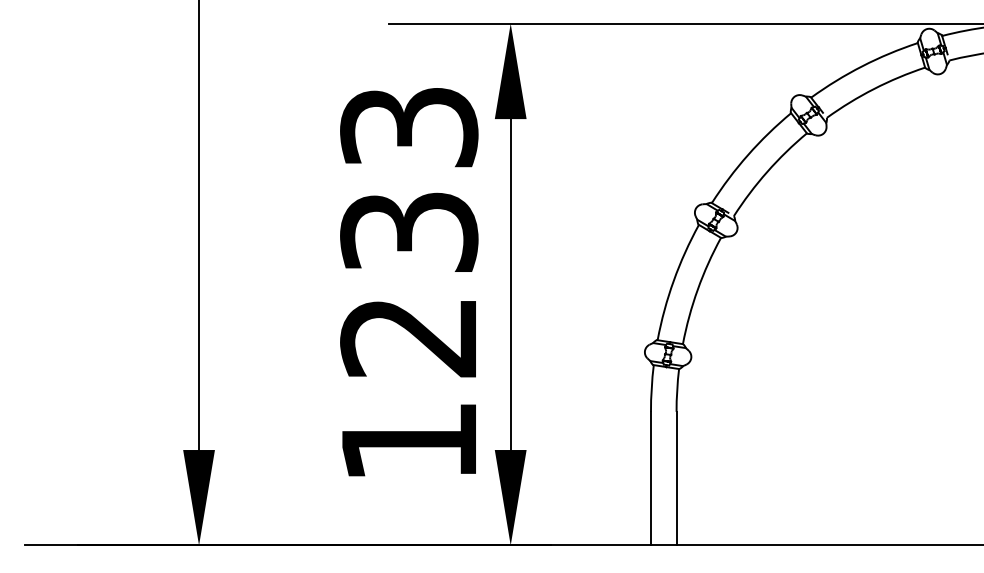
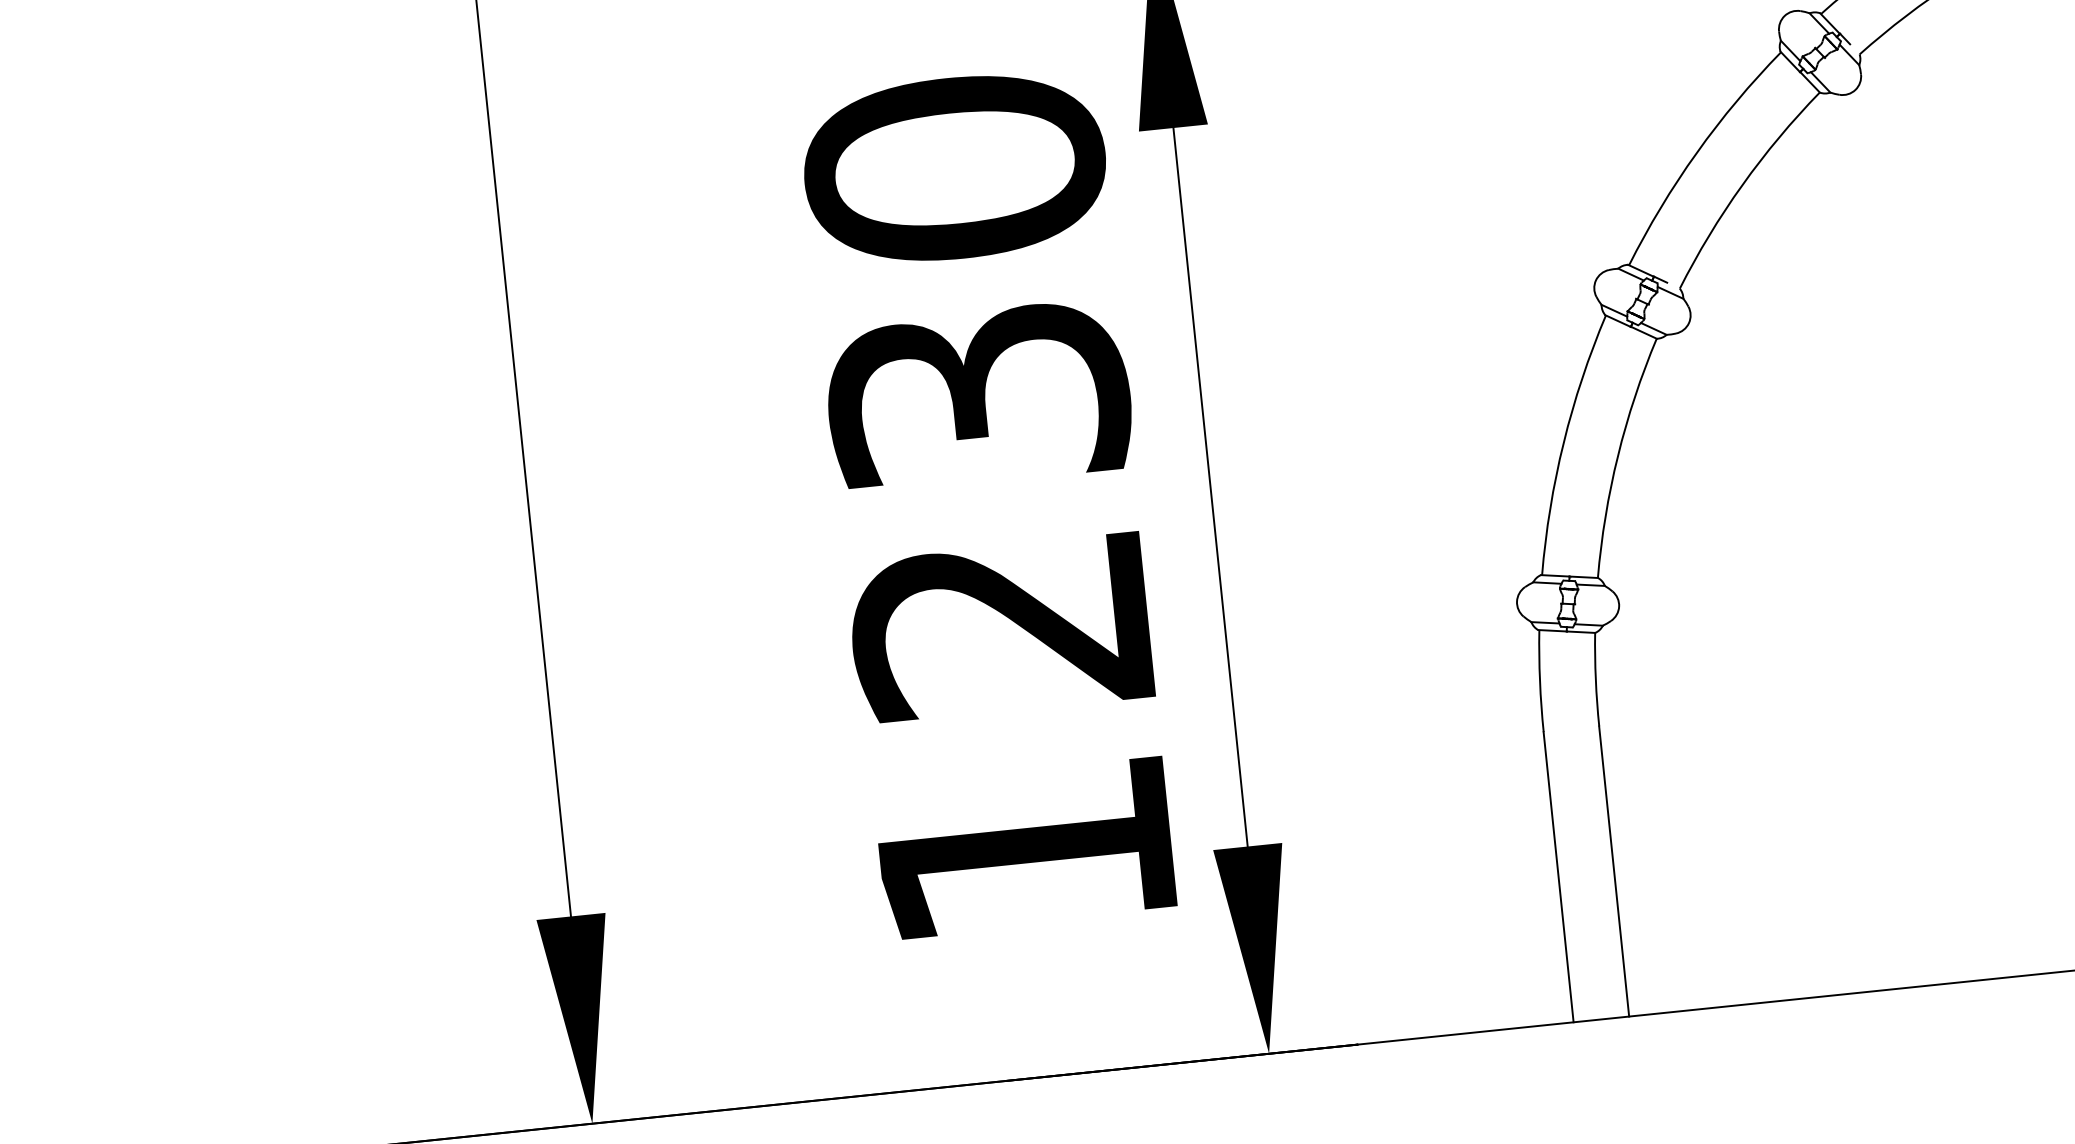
text: (409, 126) -> (955, 166), 1233 -> 1230

